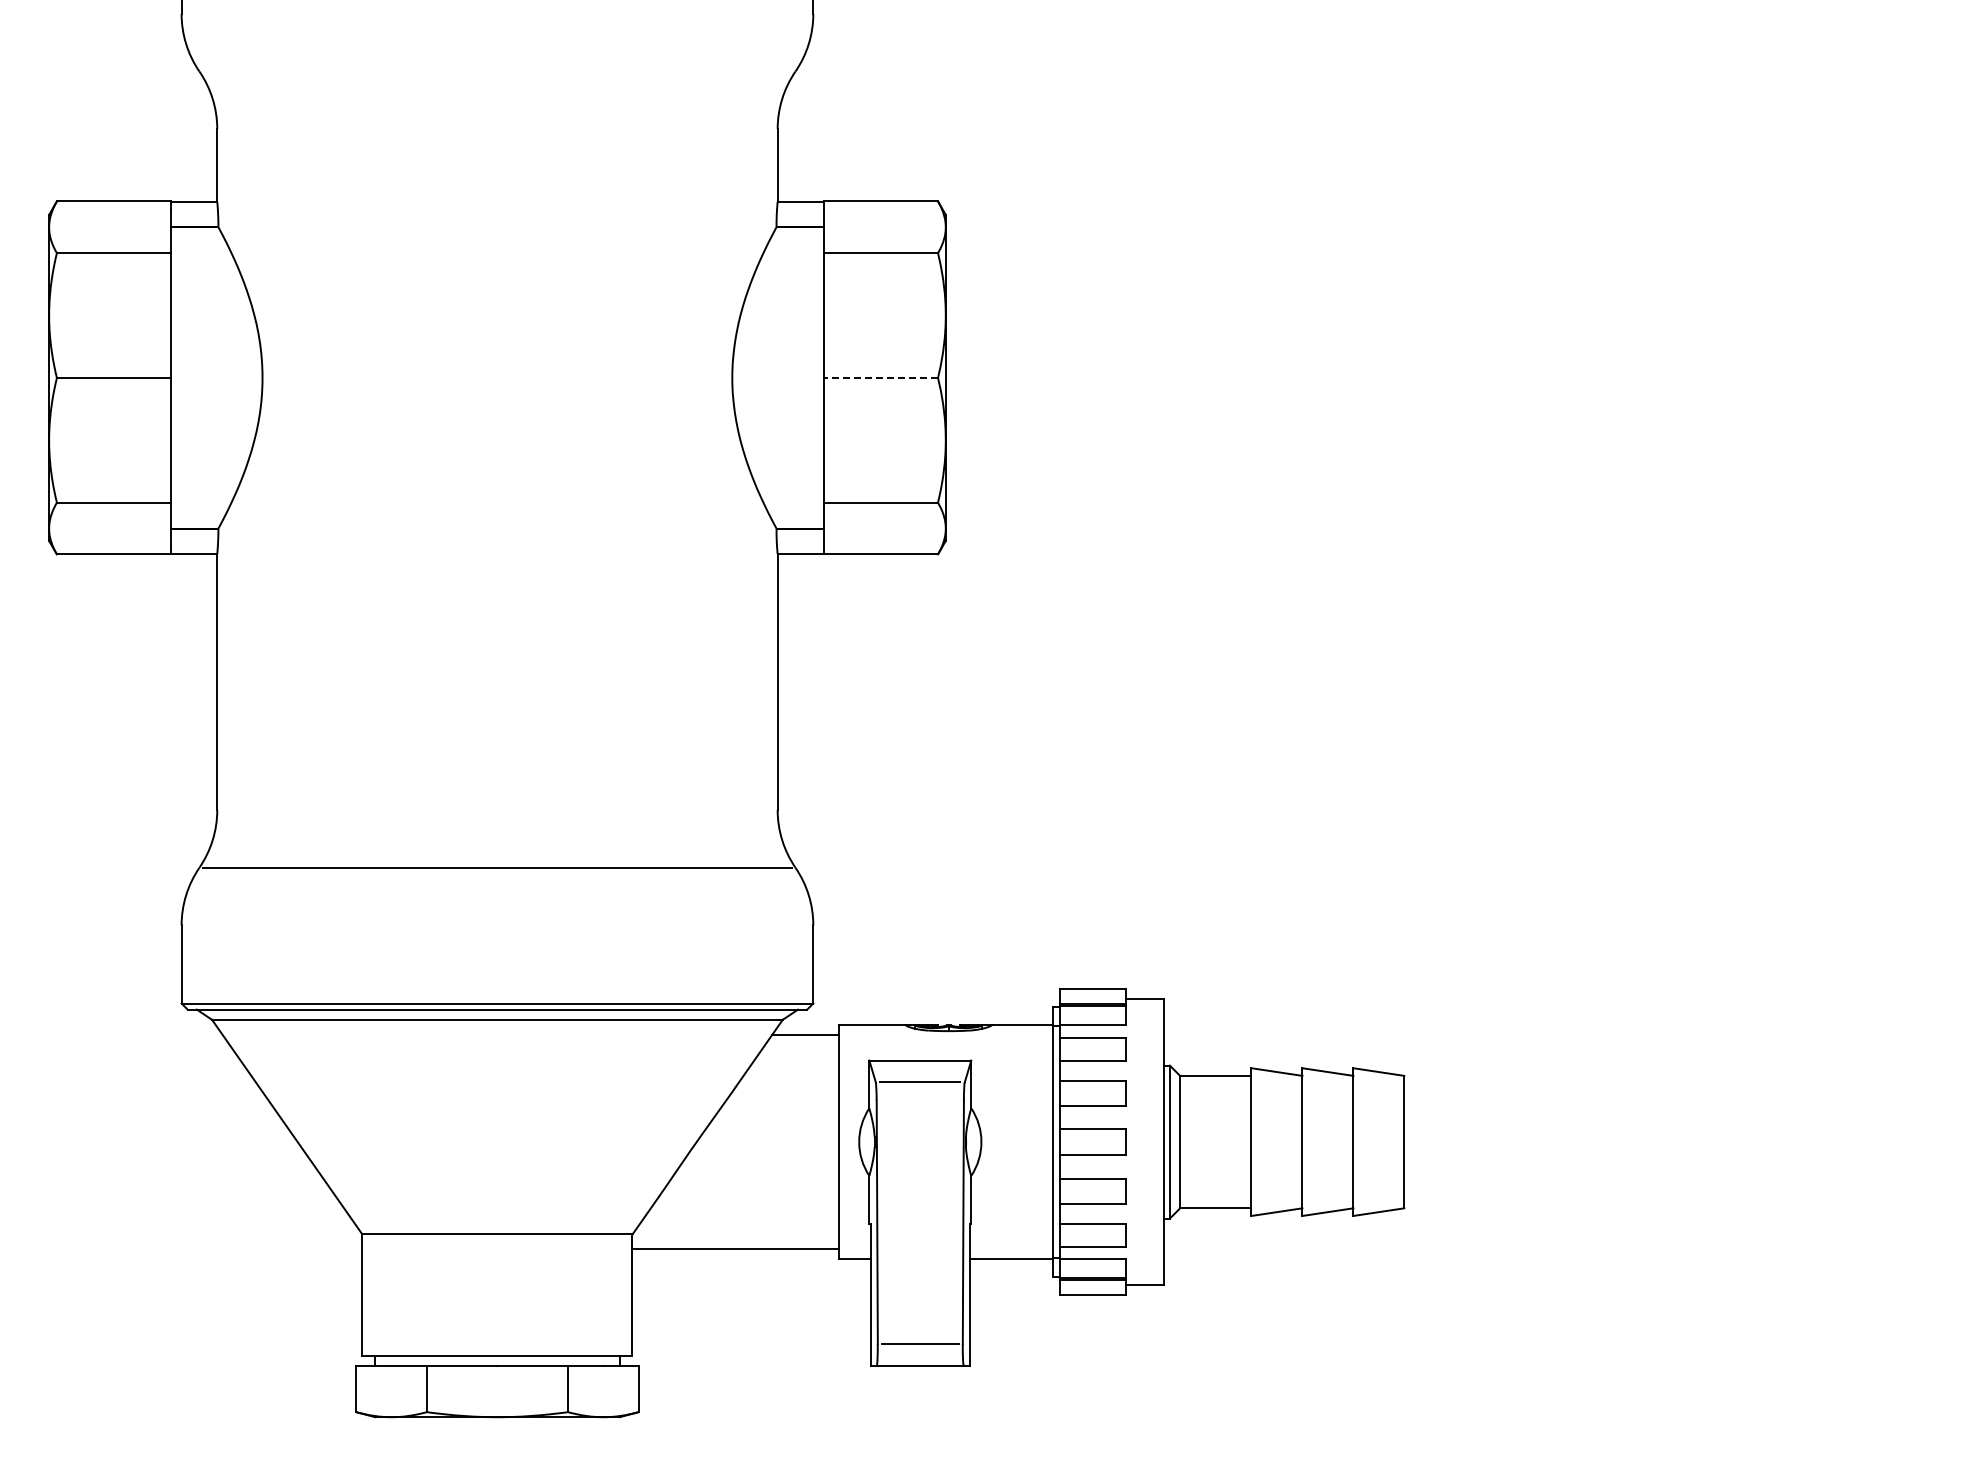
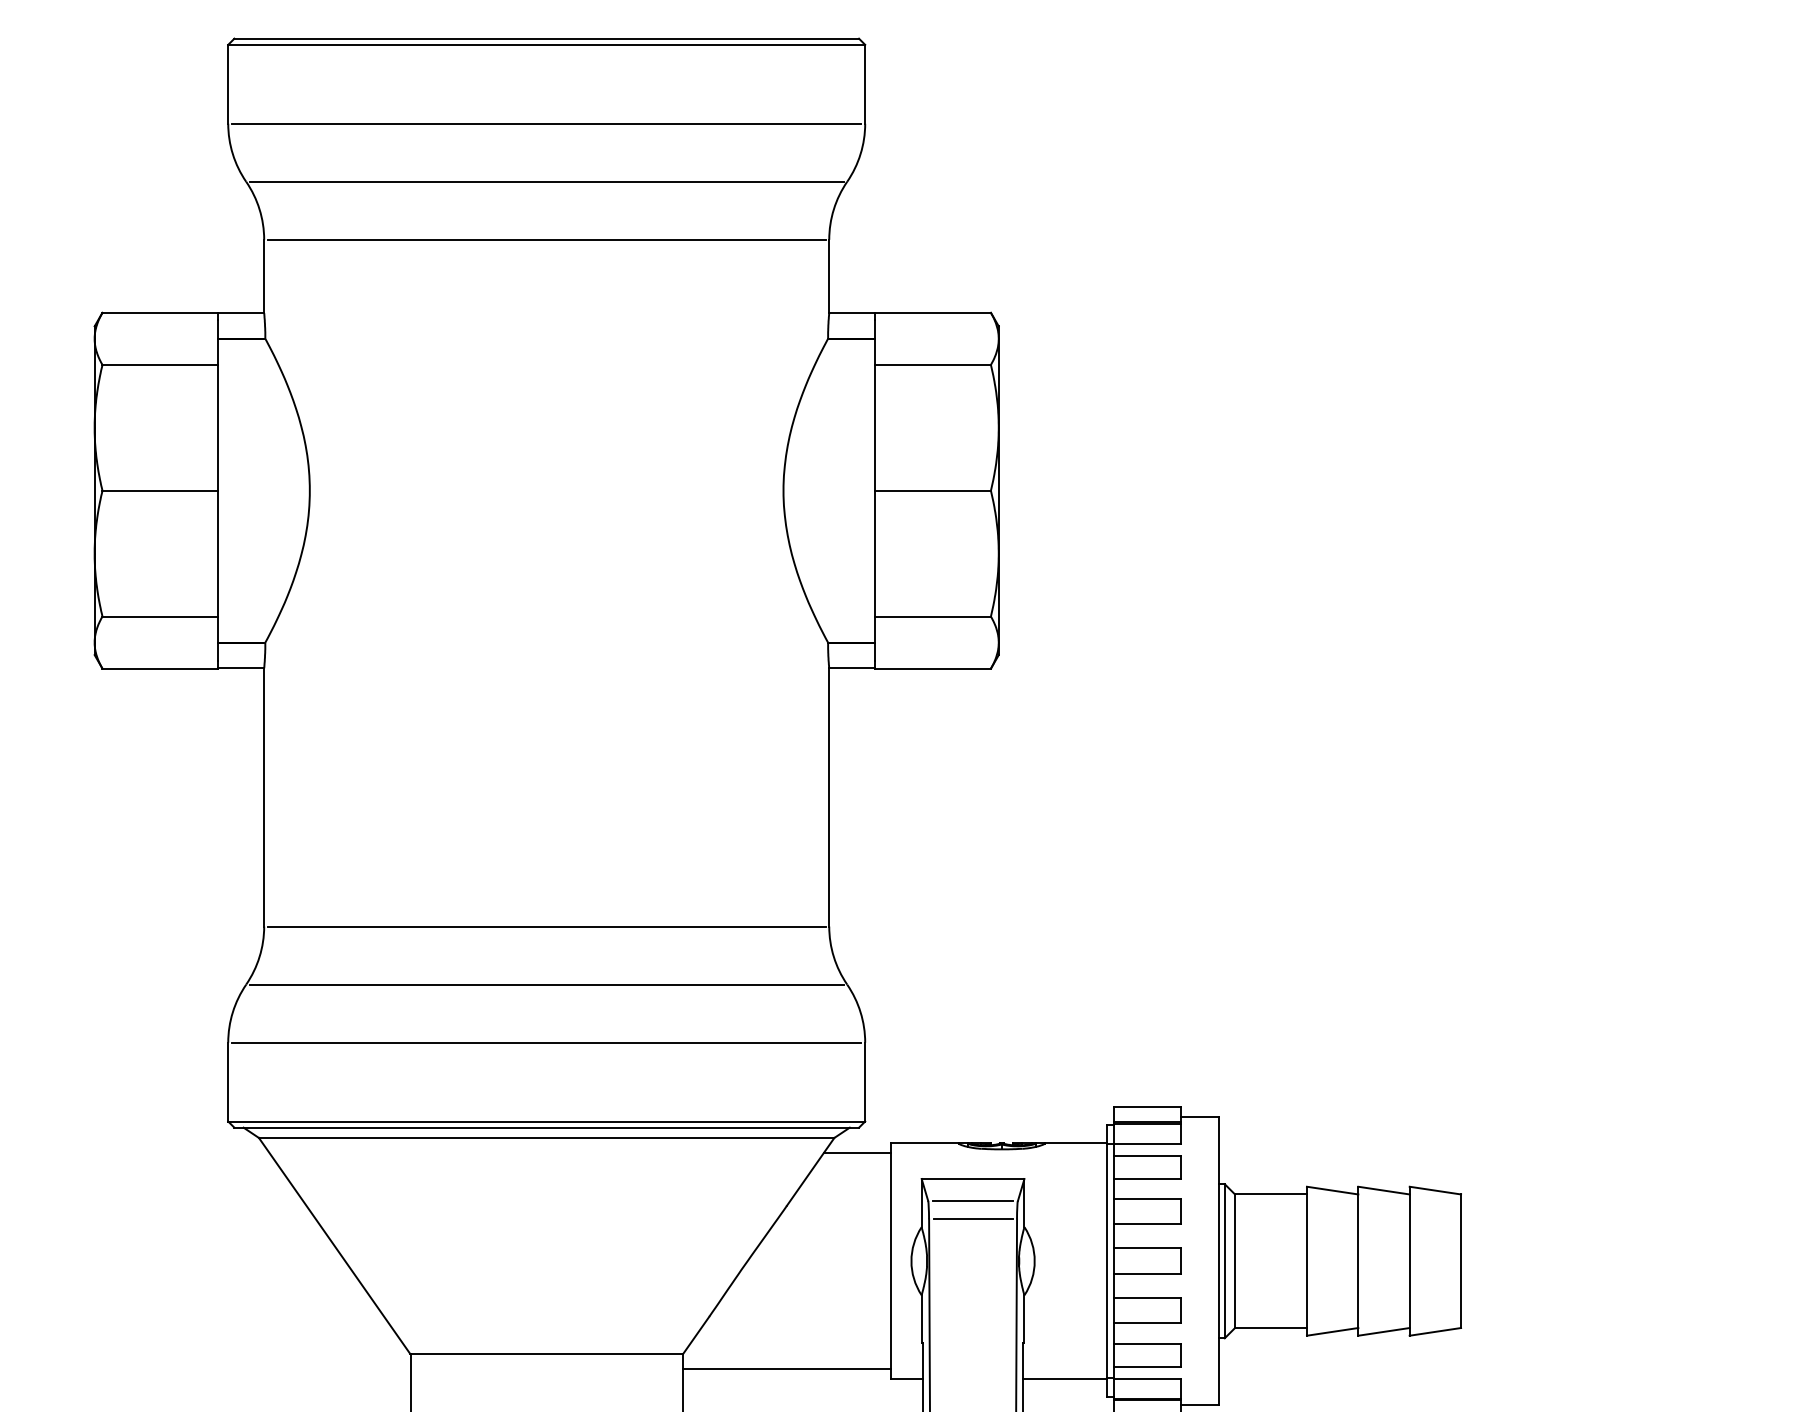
line: (497, 13) -> (546, 123), added
line: (497, 71) -> (546, 181), added
line: (497, 129) -> (546, 240), added
line: (880, 377) -> (932, 490), dashed -> solid
line: (497, 810) -> (546, 926), added
line: (497, 925) -> (546, 1042), added
line: (920, 1100) -> (973, 1219), added

